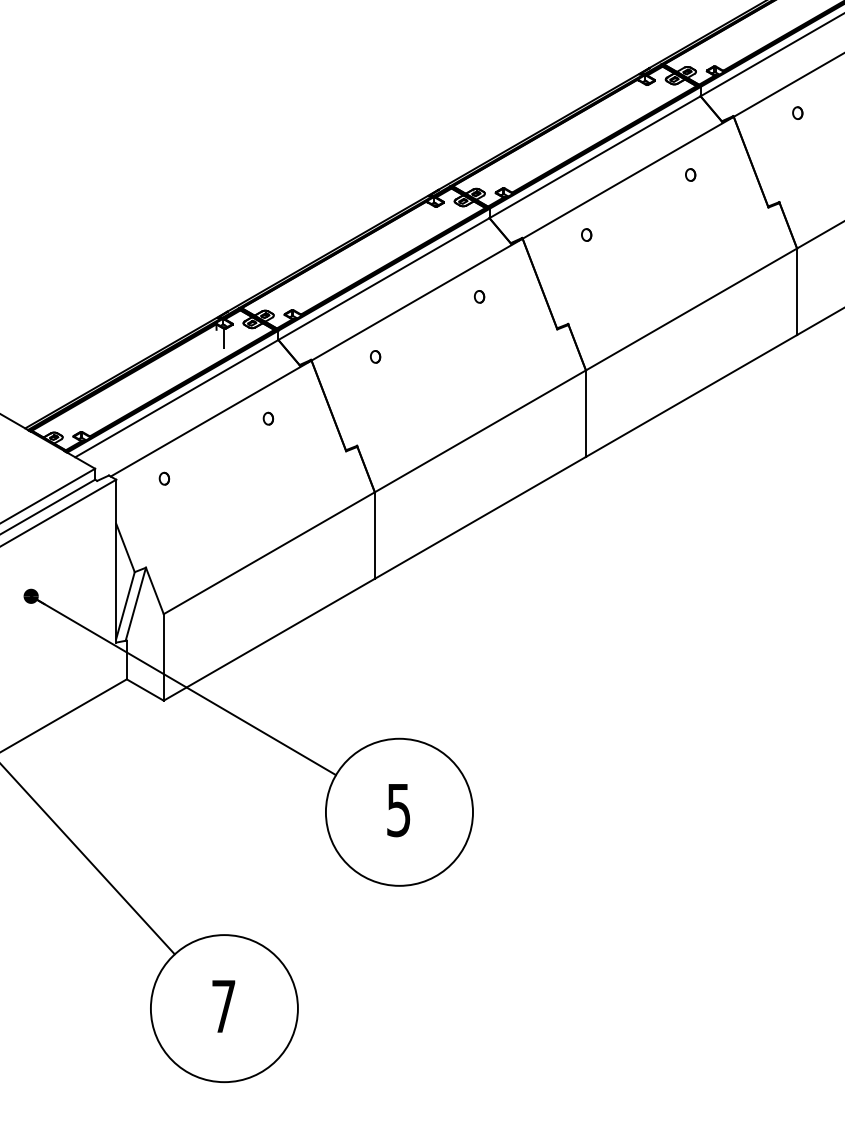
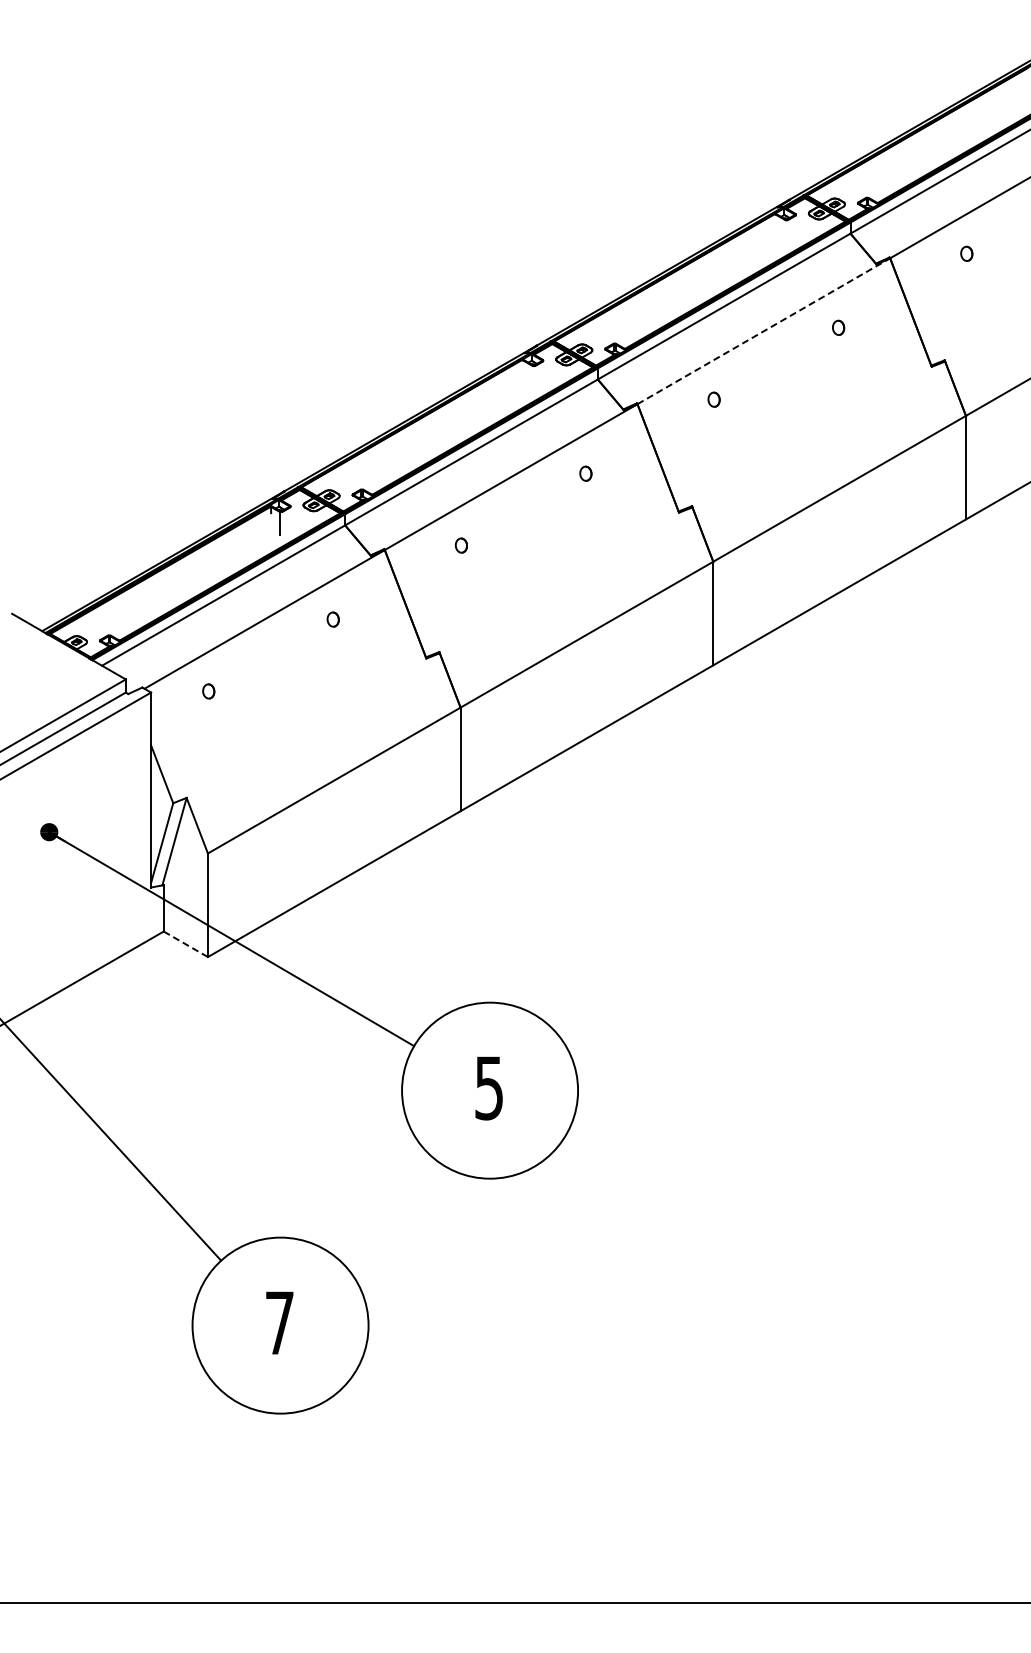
line: (627, 178) -> (763, 331), solid -> dashed
line: (145, 690) -> (185, 944), solid -> dashed

